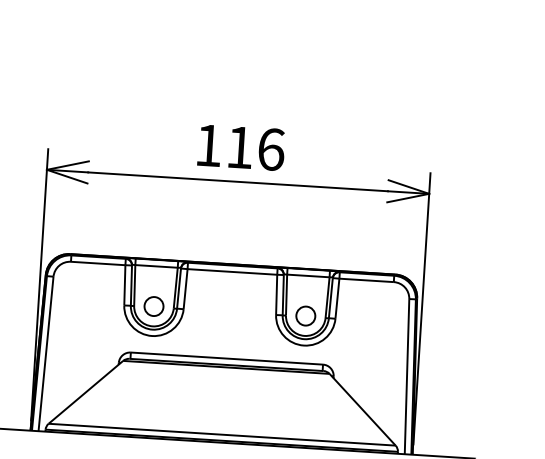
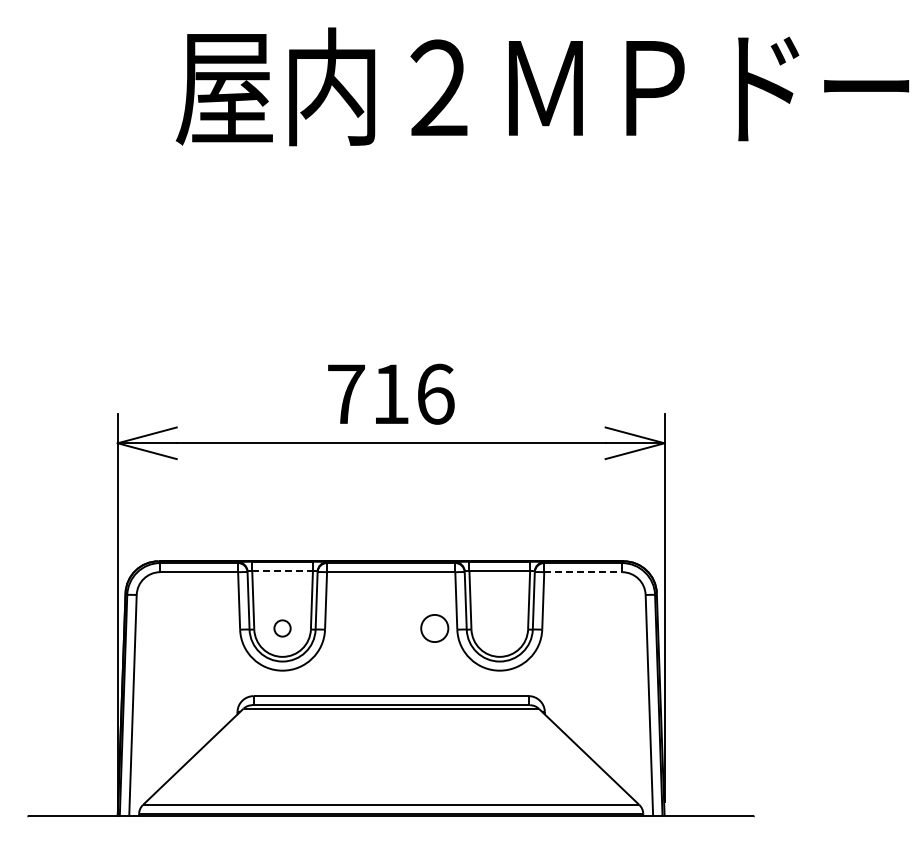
text: (209, 145) -> (346, 393), 116 -> 716
line: (157, 266) -> (283, 571), solid -> dashed
line: (366, 280) -> (583, 572), solid -> dashed
circle: (153, 306) -> (282, 628), size x0.6
circle: (305, 316) -> (434, 628), moved

